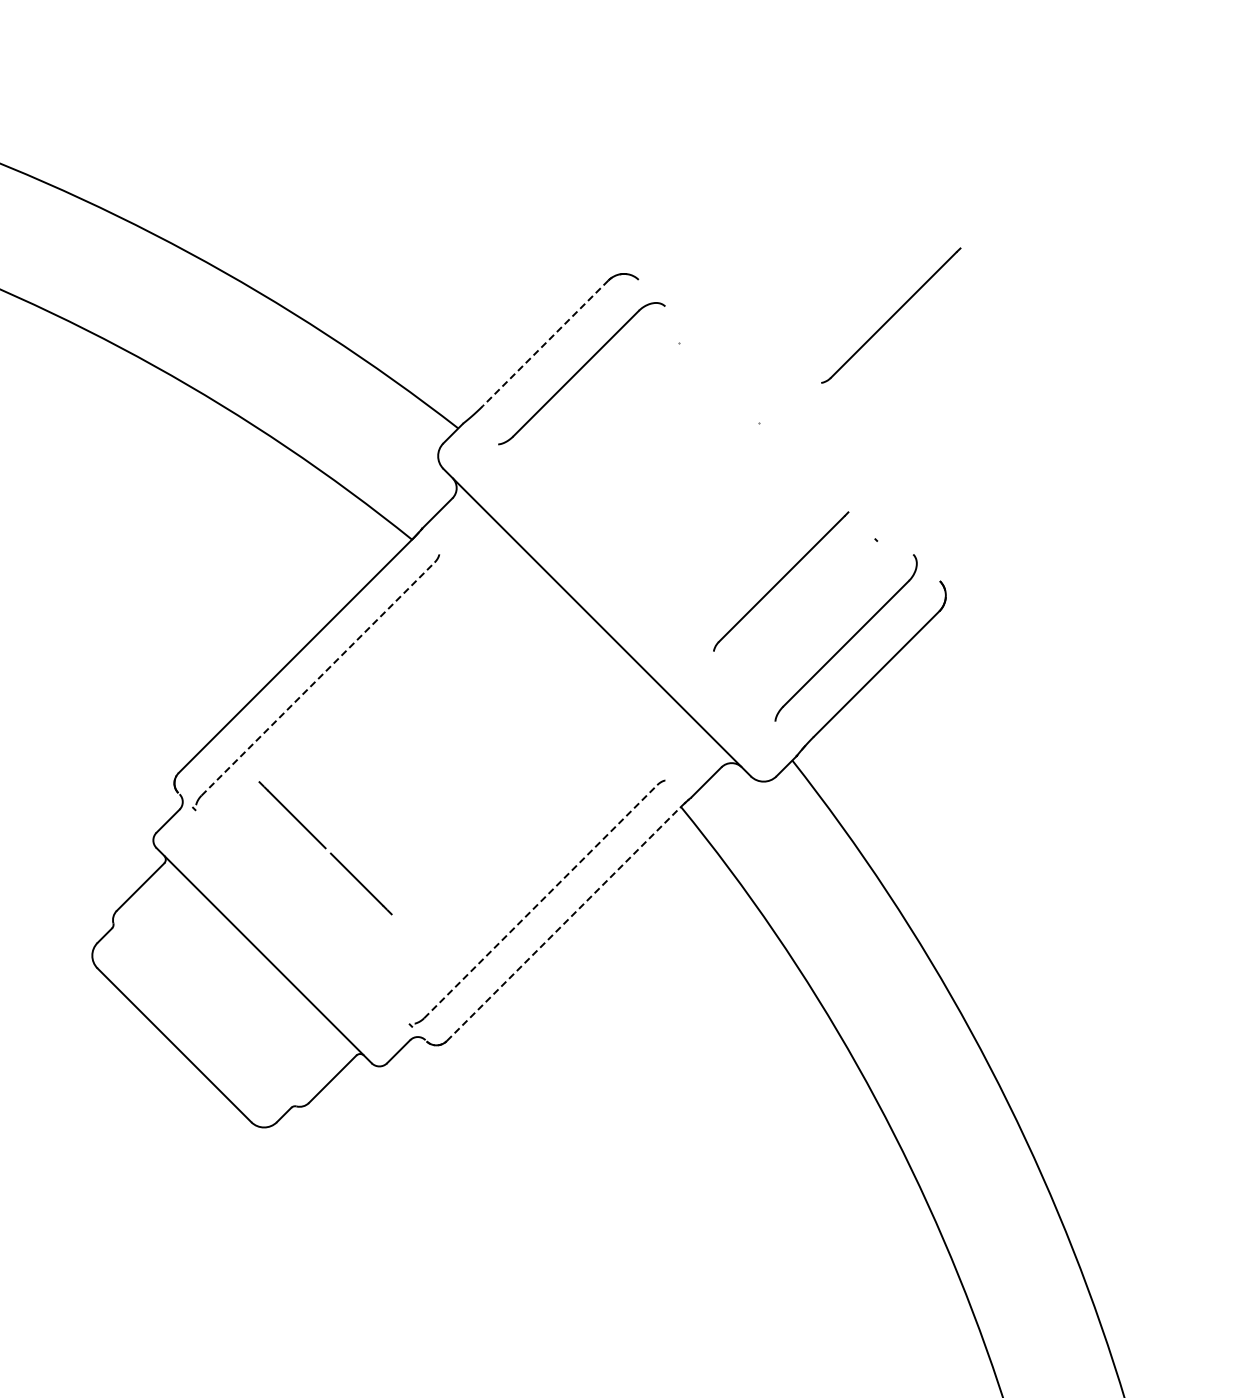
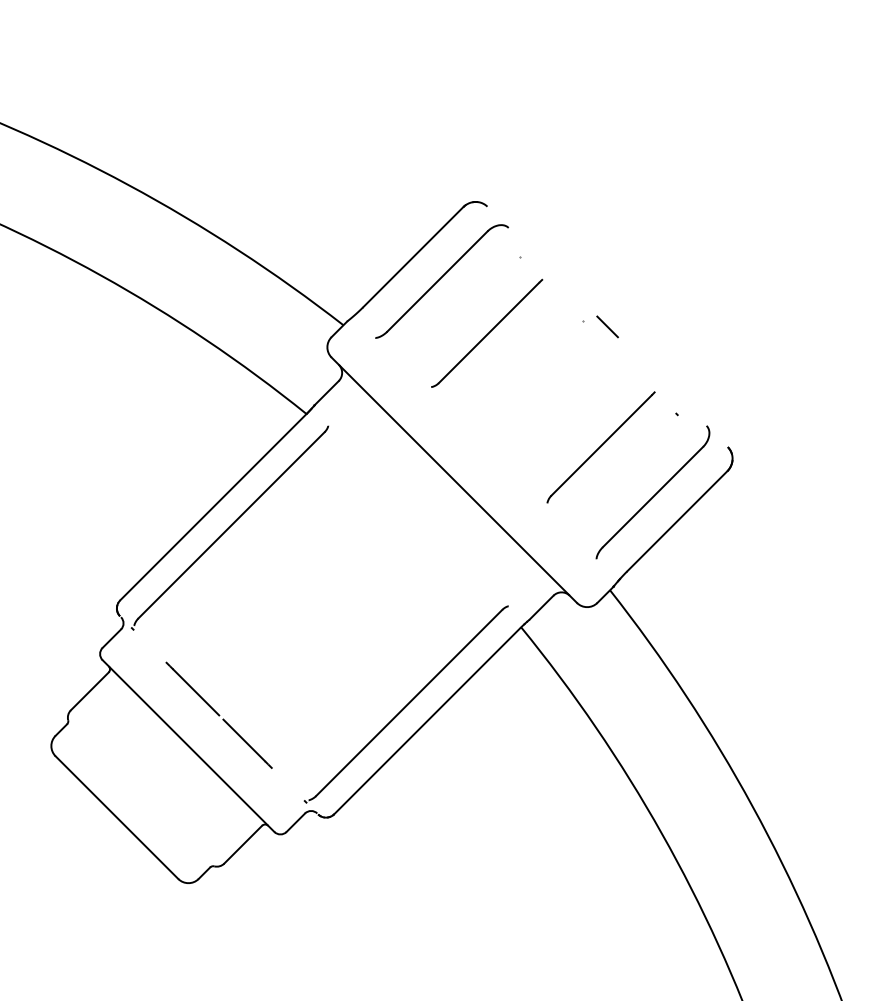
part: (891, 315) -> (487, 333), moved
line: (545, 343) -> (413, 257), dashed -> solid
line: (789, 430) -> (607, 326), added
line: (318, 679) -> (231, 525), dashed -> solid
line: (325, 848) -> (219, 715), moved
line: (540, 901) -> (409, 702), dashed -> solid
line: (563, 924) -> (427, 721), dashed -> solid

